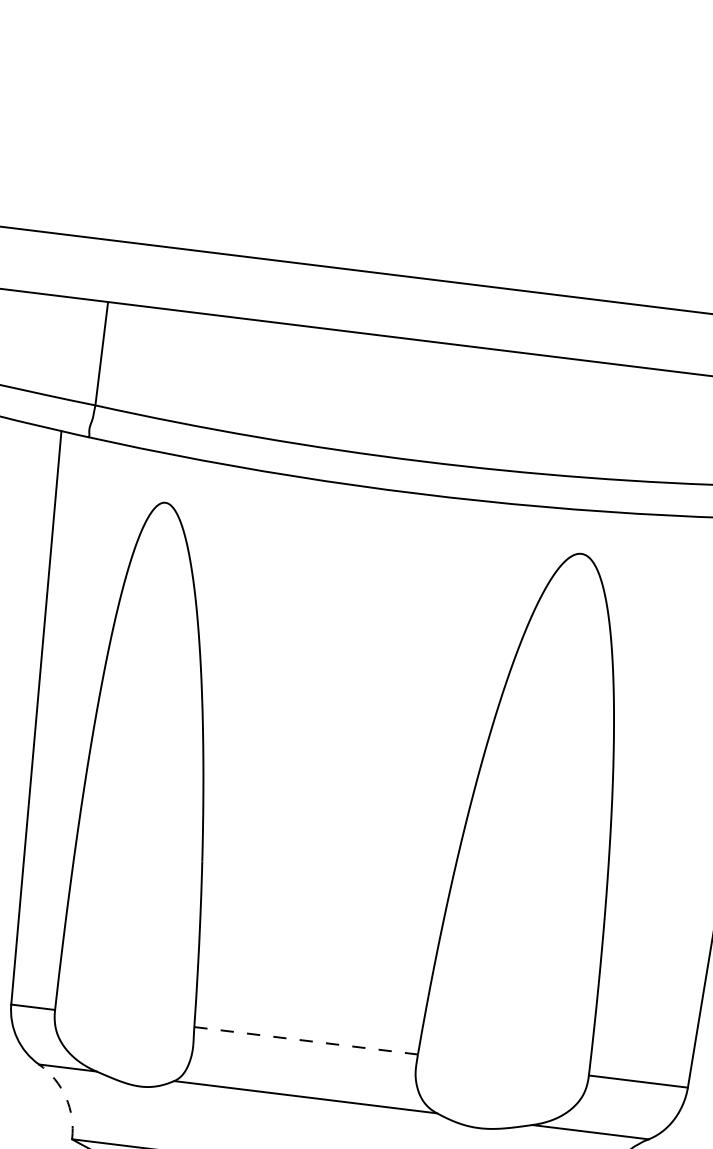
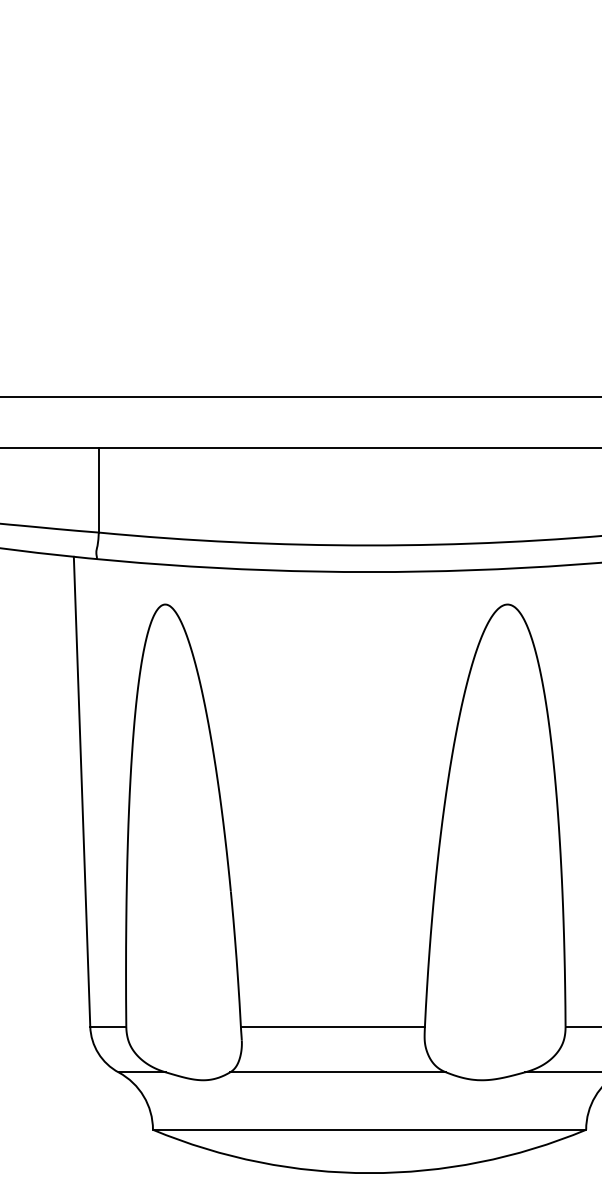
line: (306, 1040) -> (333, 1026), dashed -> solid
arc: (65, 1097) -> (143, 1096), dashed -> solid

